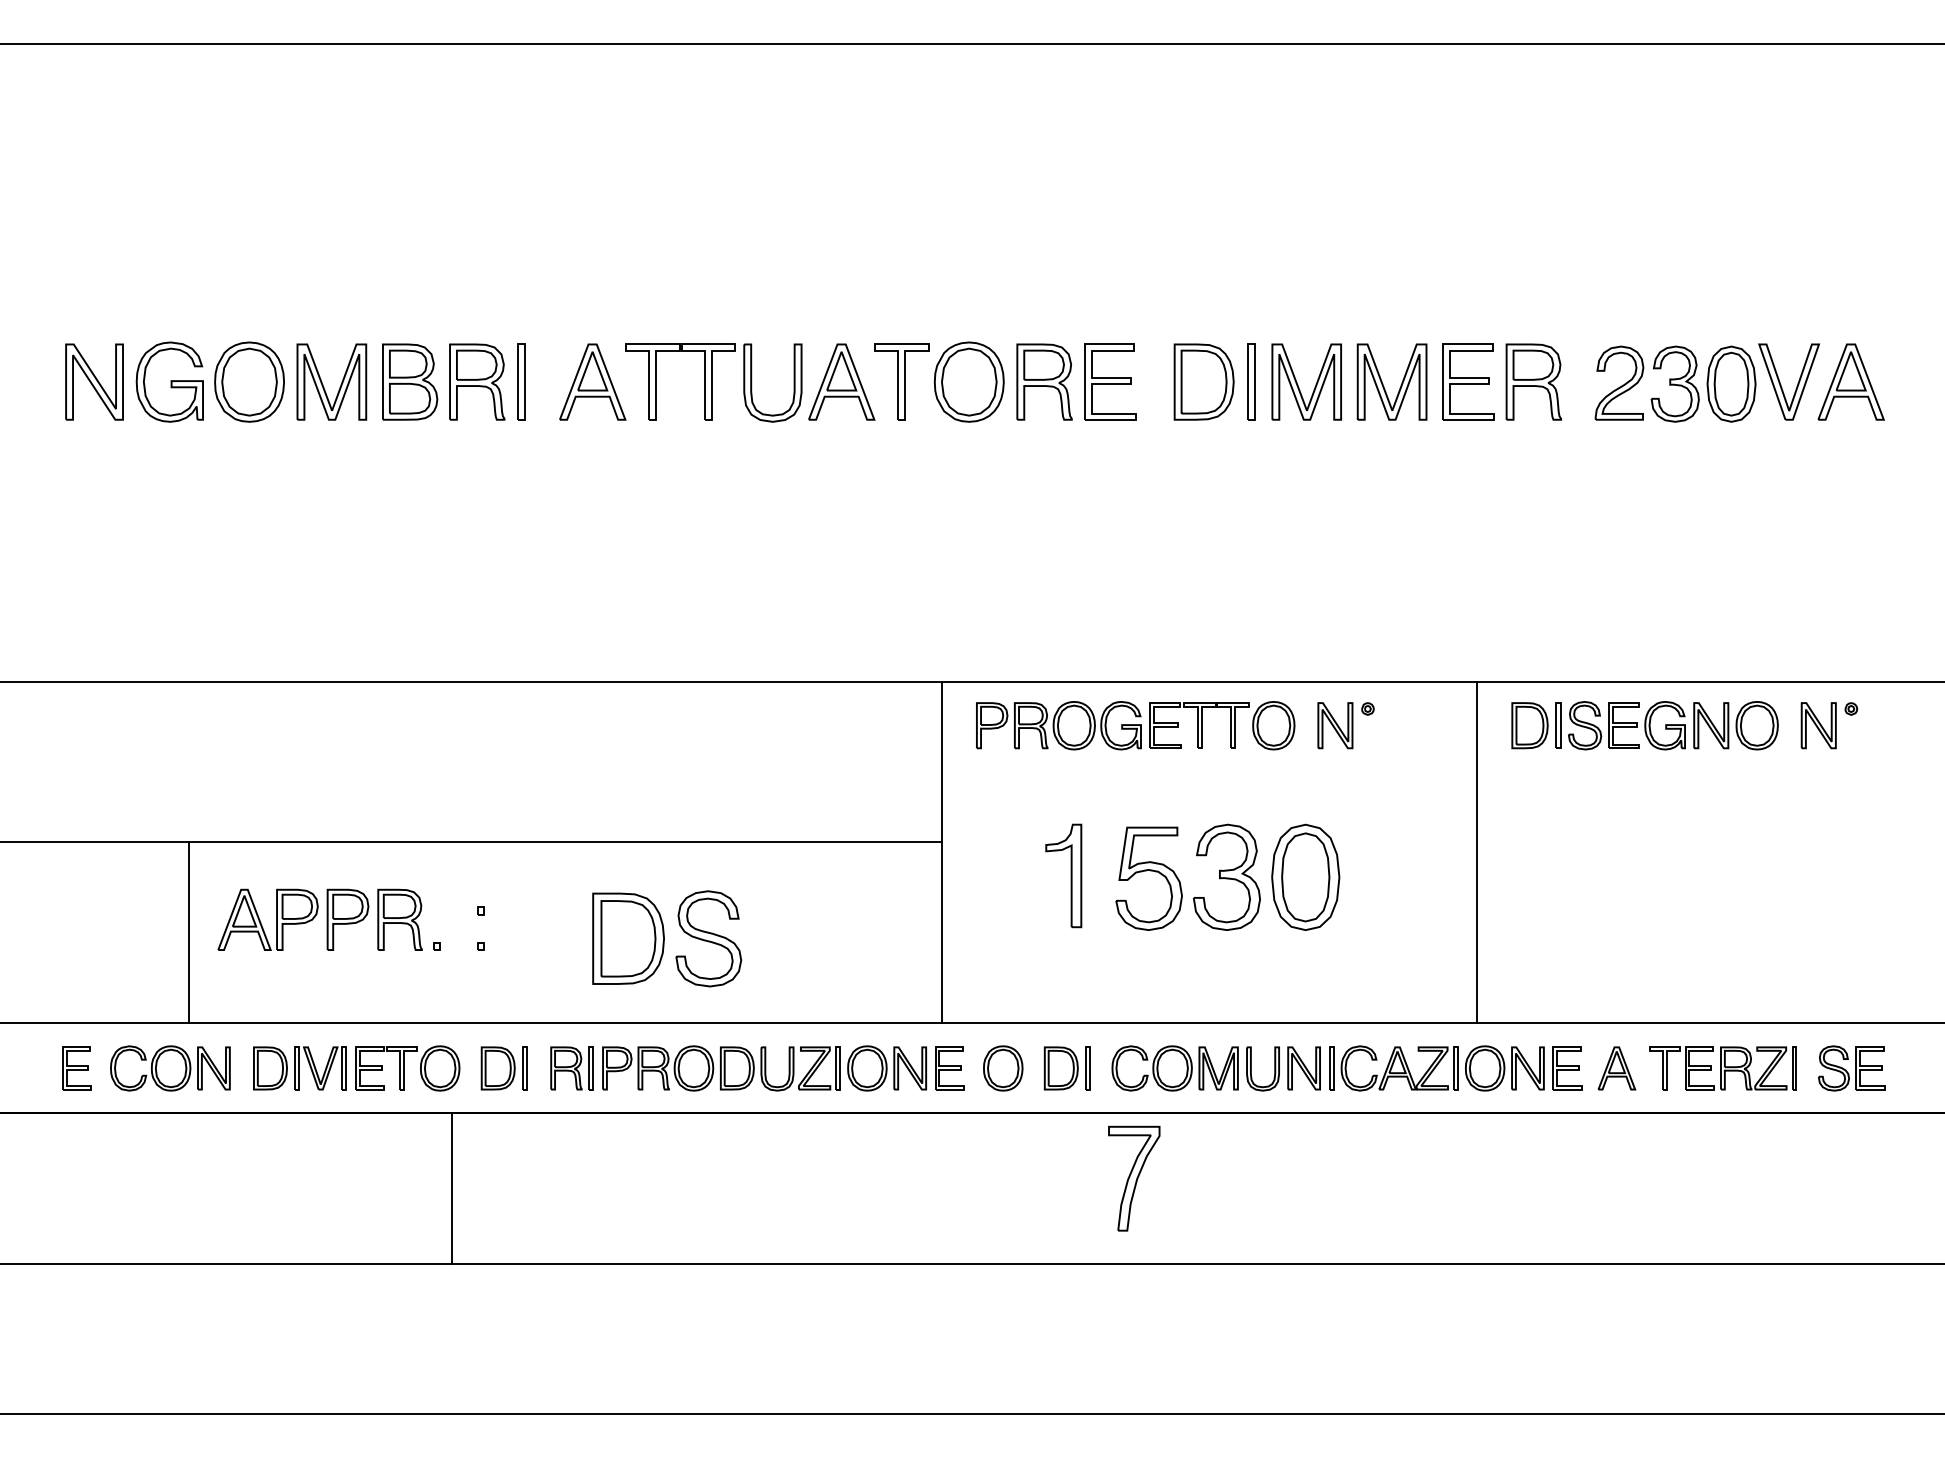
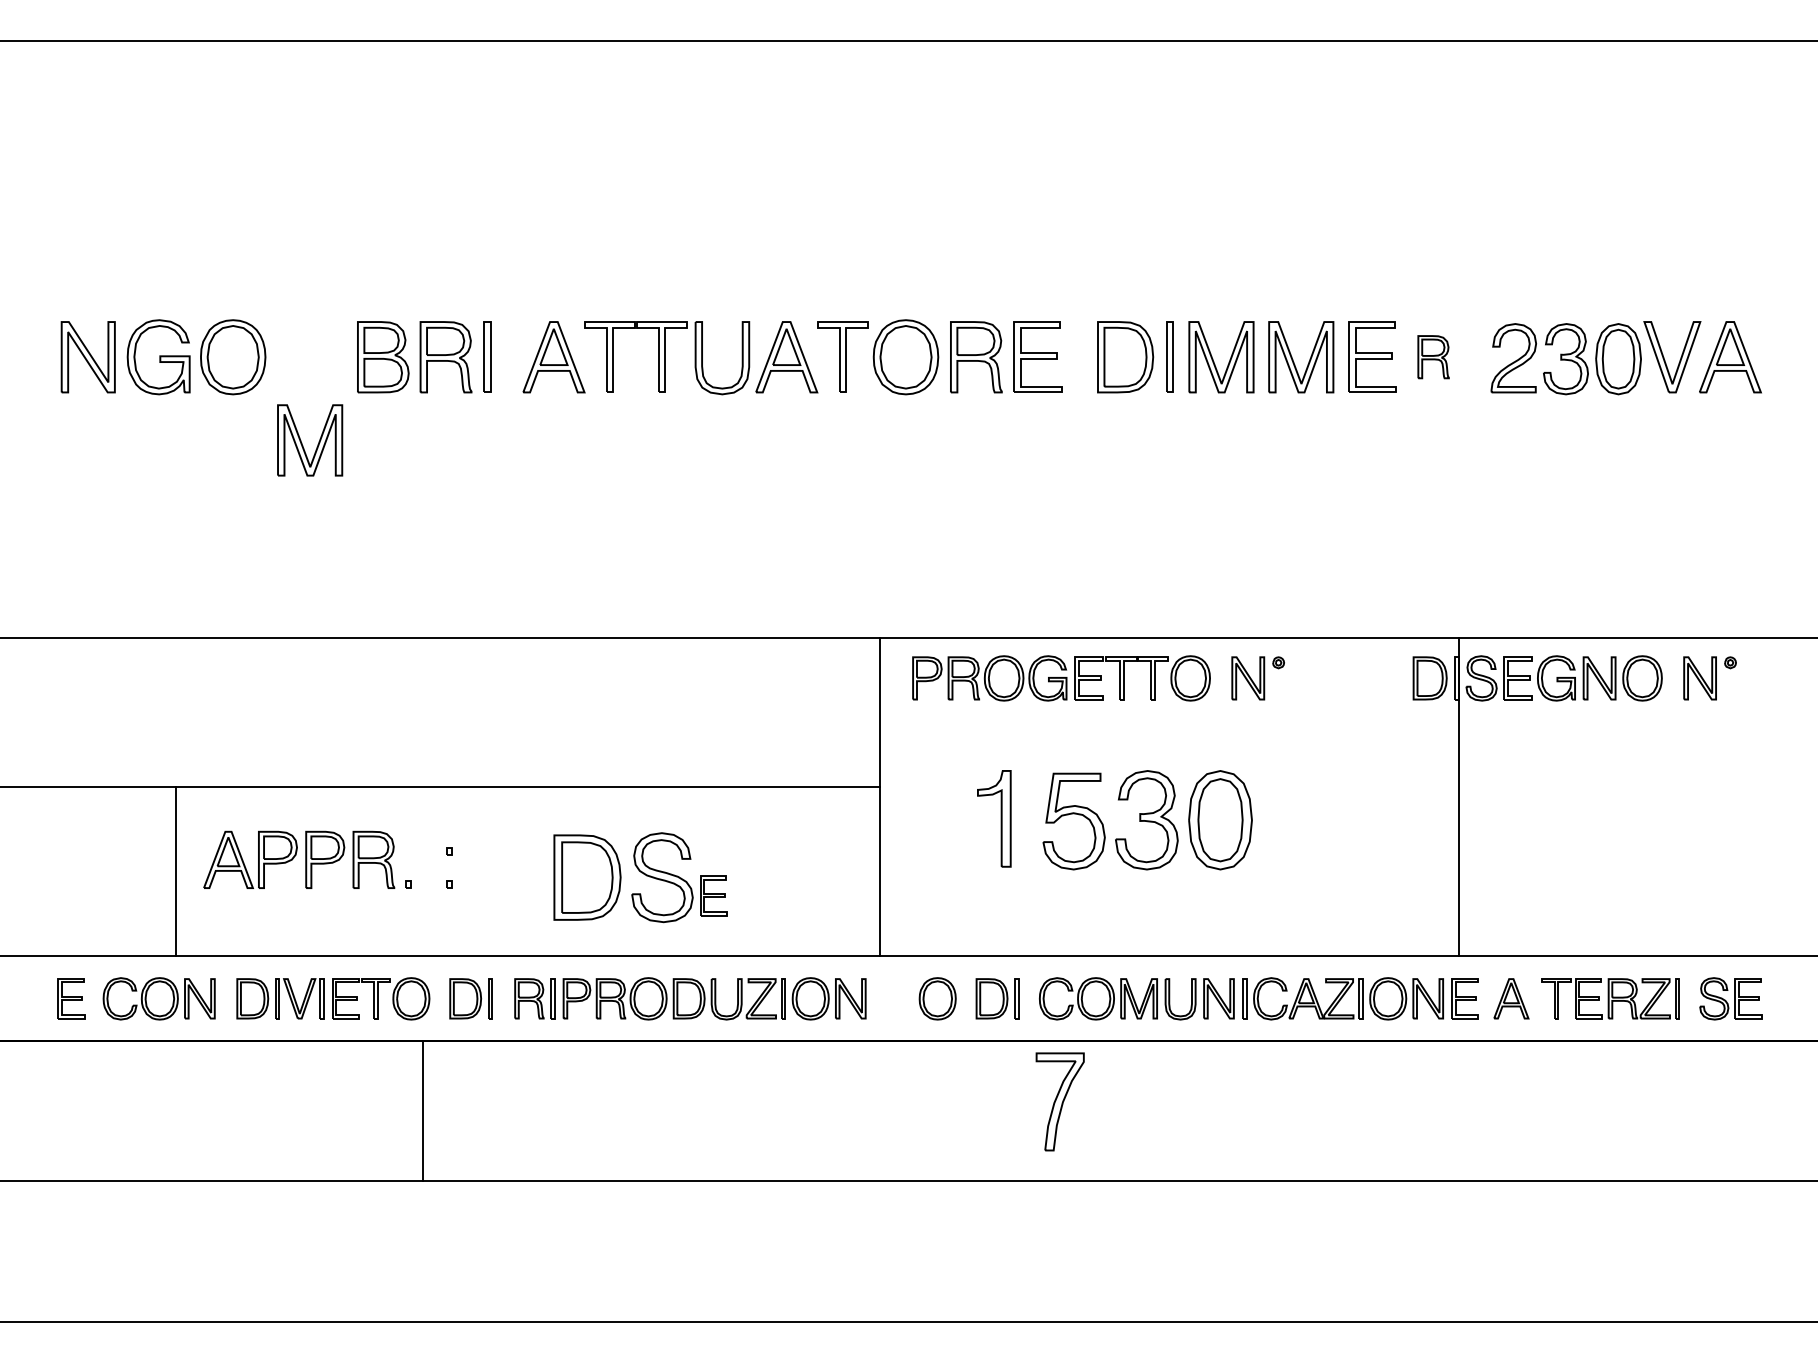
part: (1533, 381) -> (1433, 356), size x0.6
part: (323, 384) -> (302, 442), moved
line: (1477, 852) -> (1459, 796), moved
part: (949, 1068) -> (713, 896), moved

